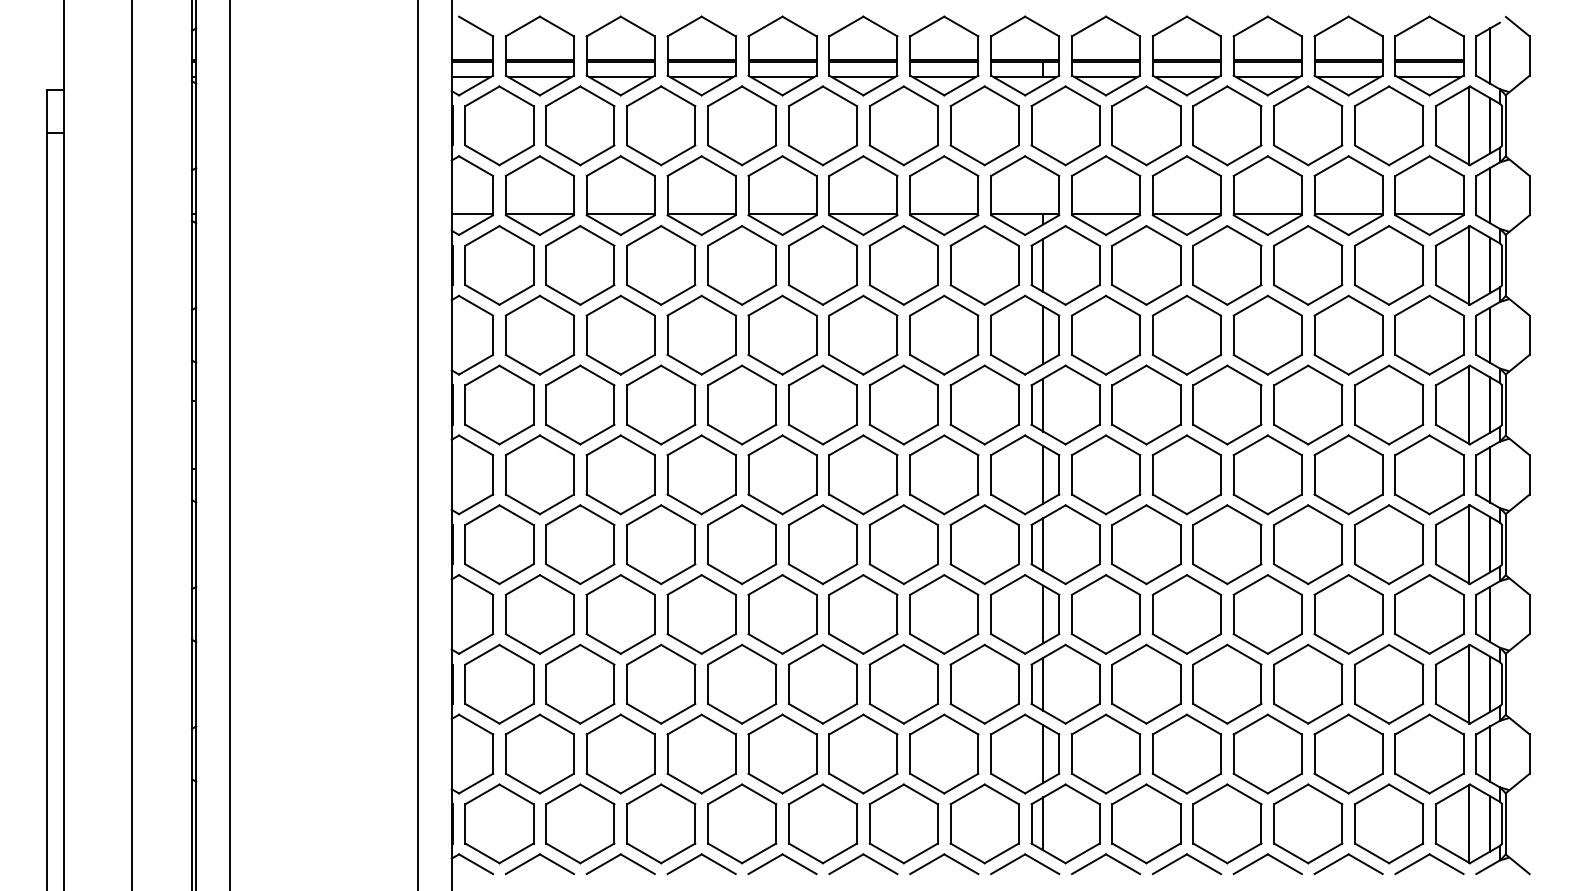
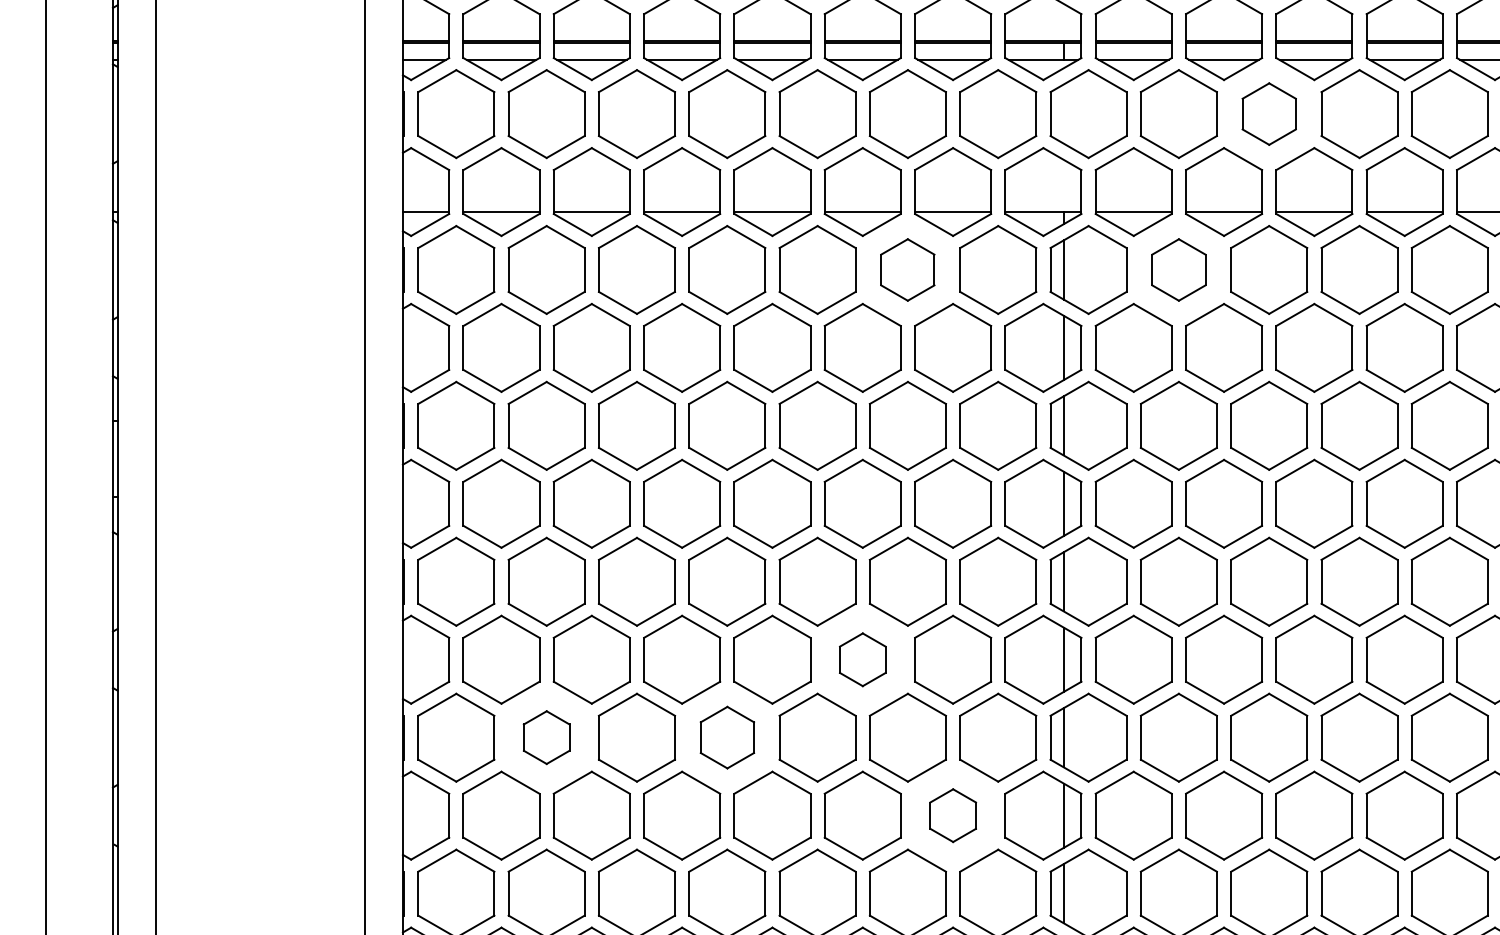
part: (1227, 125) -> (1269, 113), size x0.7
part: (903, 265) -> (907, 270), size x0.7
part: (1146, 265) -> (1178, 270), size x0.7
part: (863, 614) -> (862, 659), size x0.6
part: (580, 683) -> (546, 736), size x0.6
part: (742, 683) -> (727, 736), size x0.7
part: (944, 753) -> (953, 815), size x0.6

